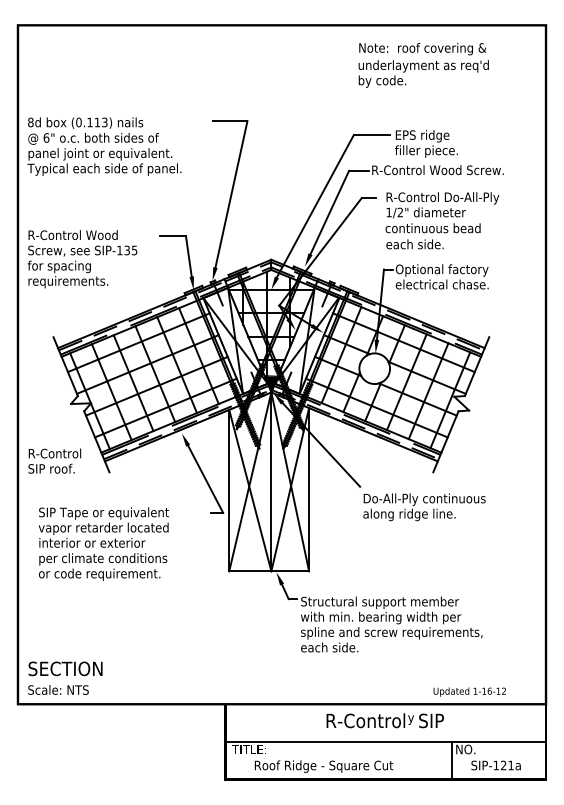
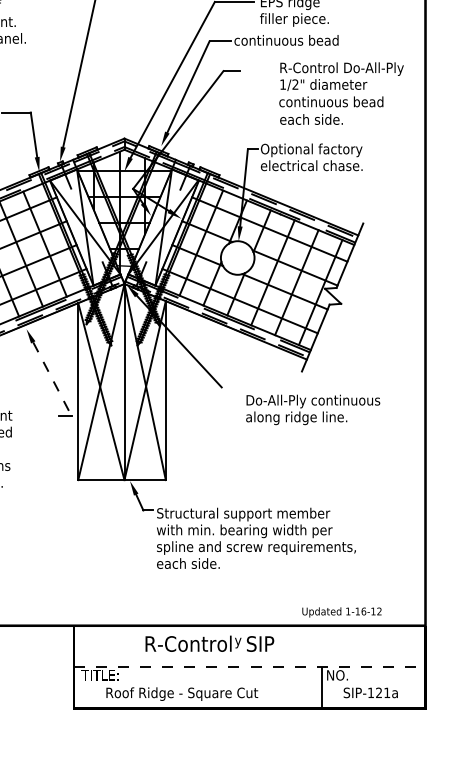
text: (437, 170) -> (306, 40), R-Control Wood Screw. -> continuous bead
text: (442, 220) -> (341, 93), moved
fill: (270, 383) -> (123, 274), removed
line: (205, 479) -> (52, 379), solid -> dashed
text: (424, 507) -> (313, 410), moved
text: (384, 720) -> (209, 643), moved
line: (386, 741) -> (250, 666), solid -> dashed

